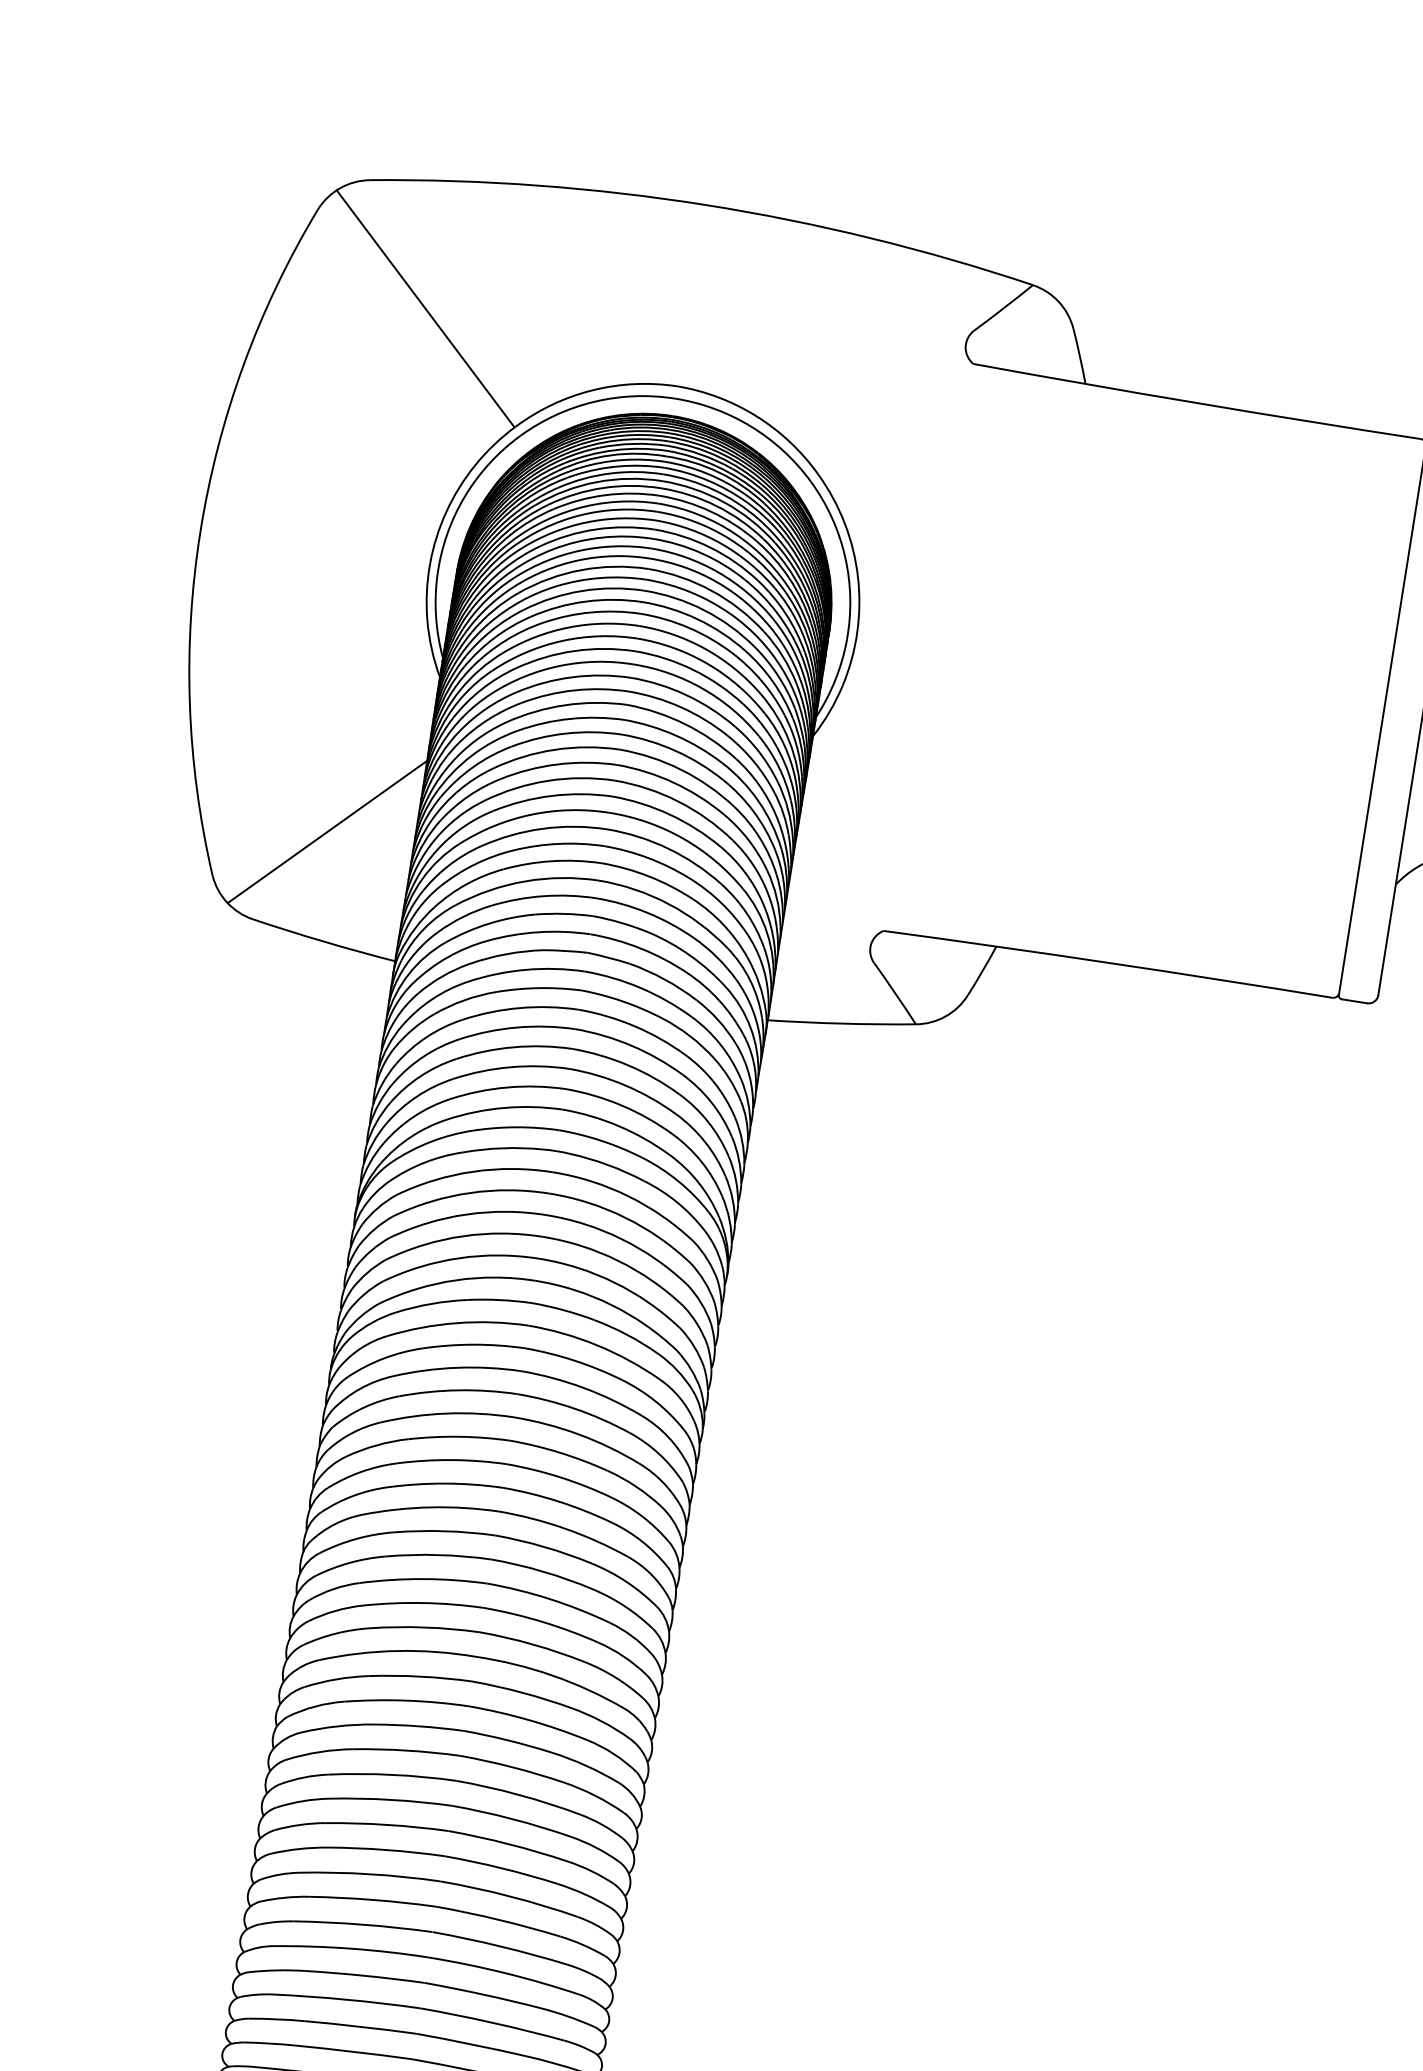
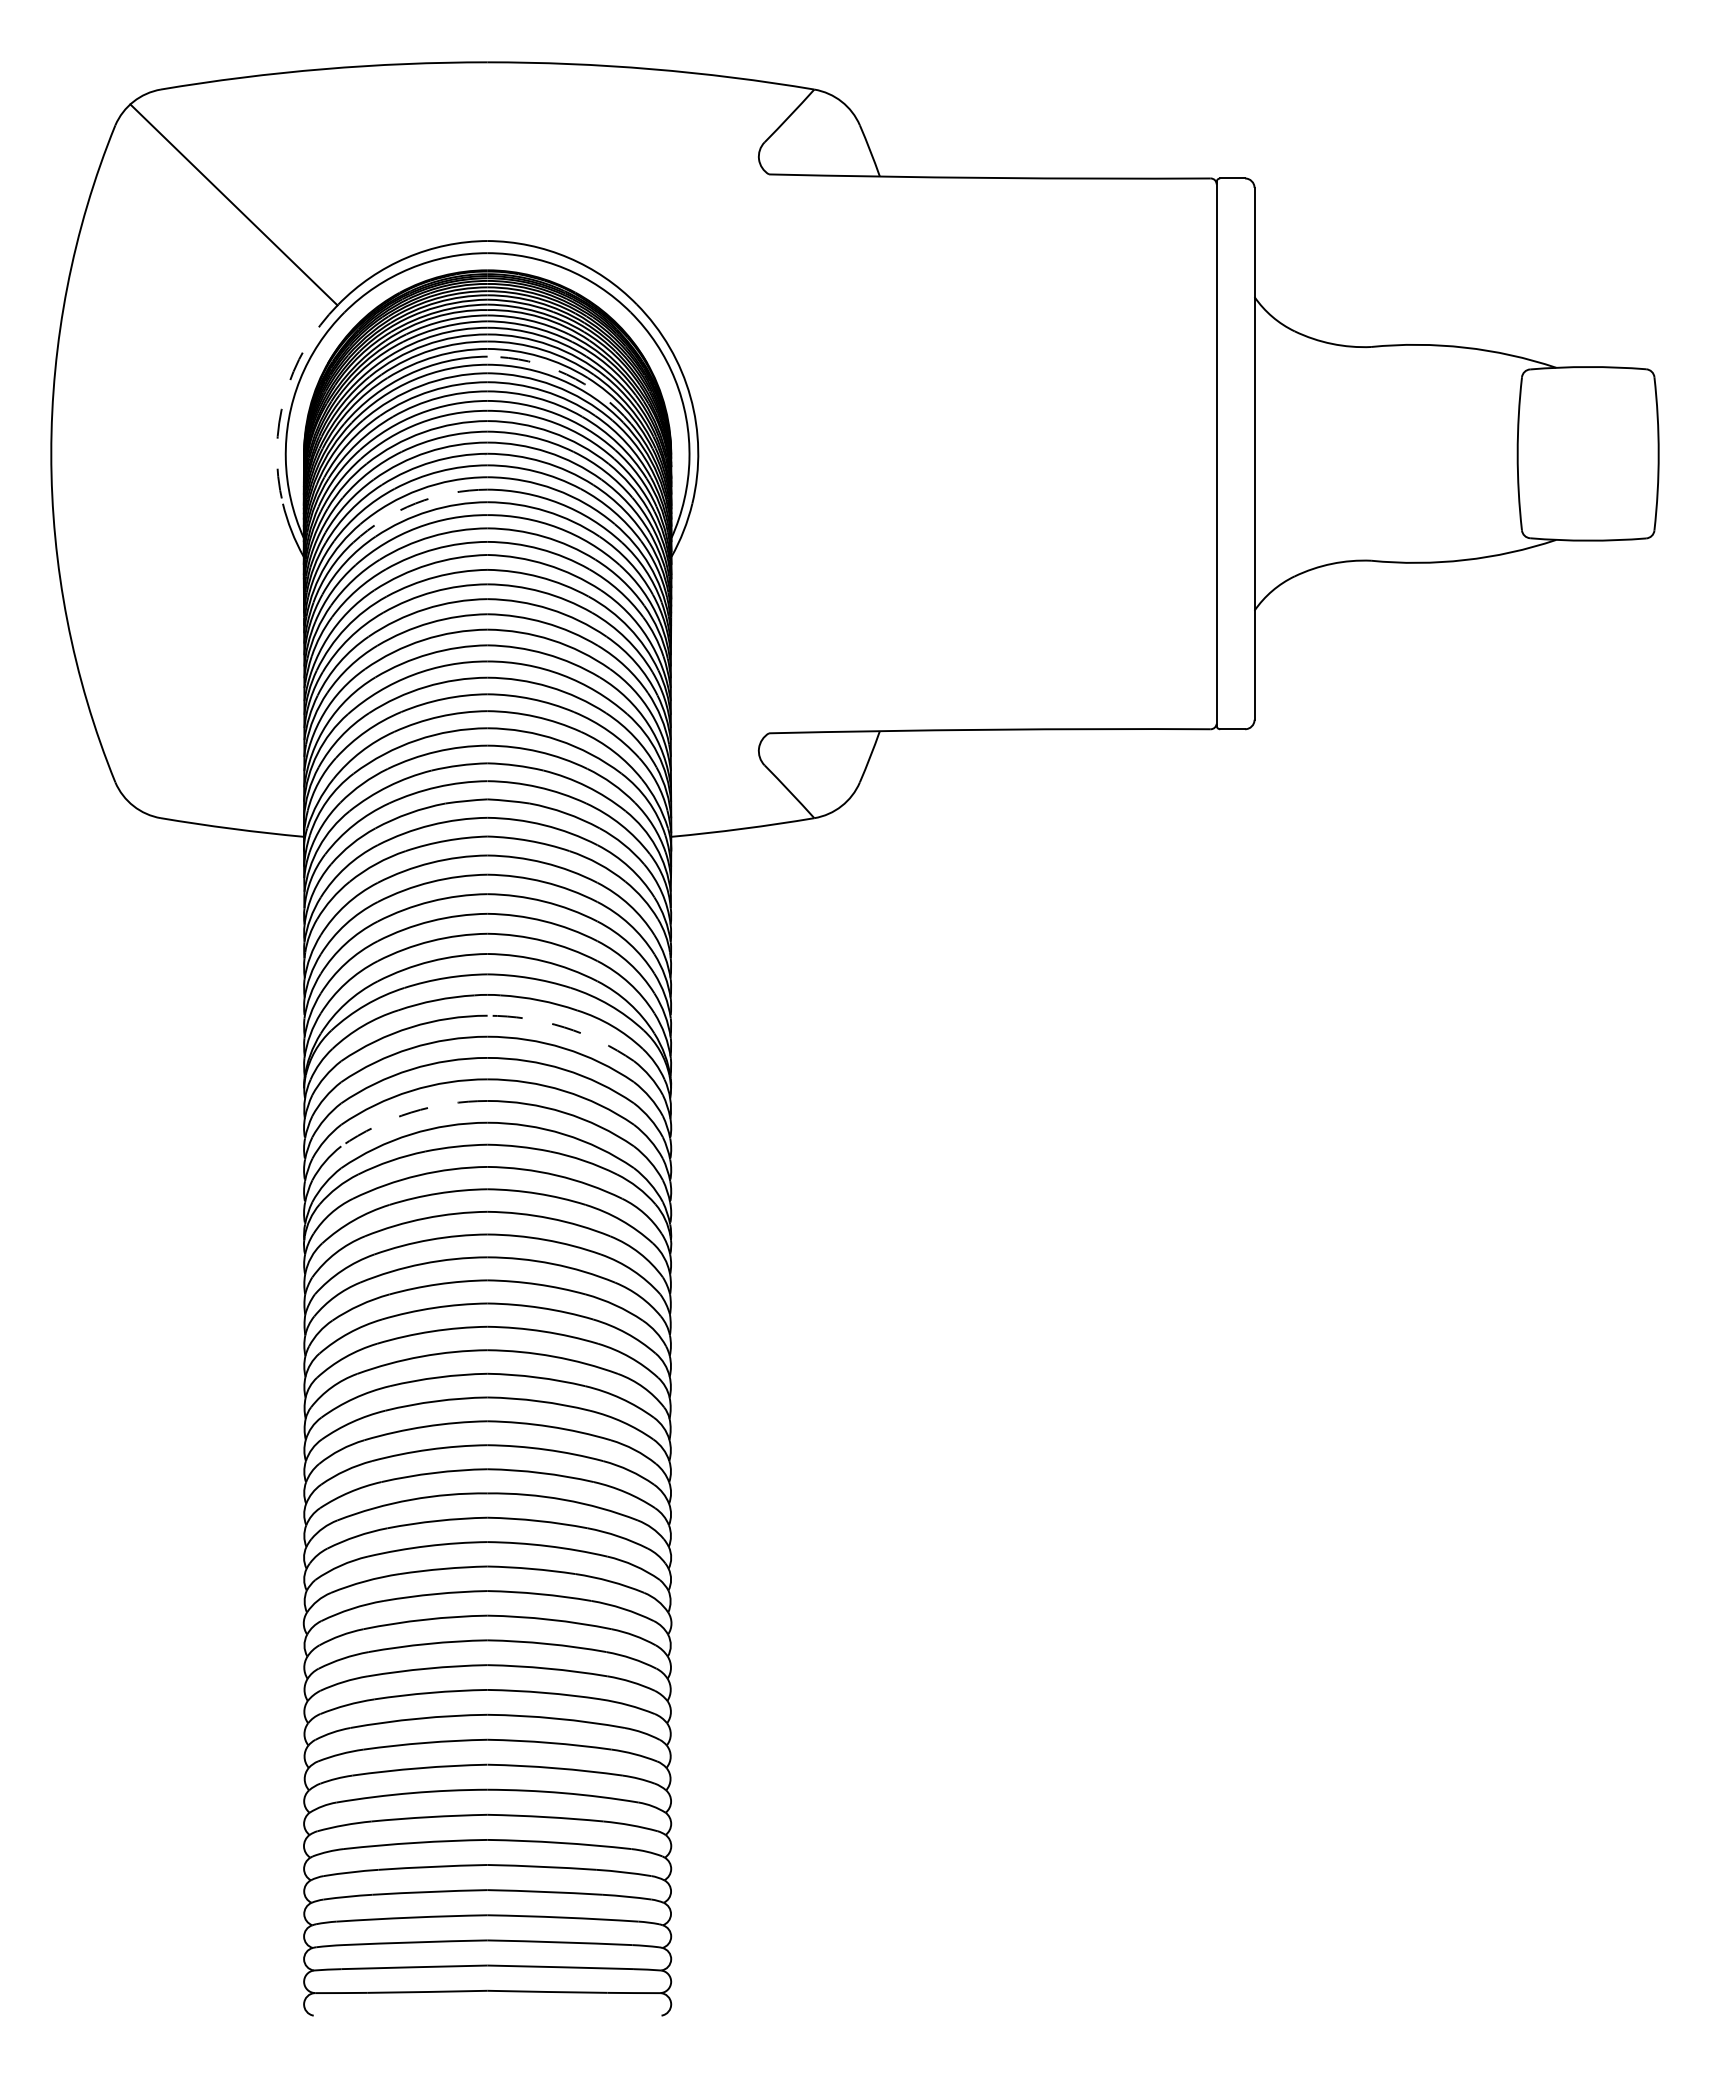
arc: (446, 511) -> (284, 396), solid -> dashed
arc: (735, 534) -> (566, 374), solid -> dashed
arc: (561, 641) -> (415, 503), solid -> dashed
line: (327, 831) -> (219, 722), removed
arc: (628, 1196) -> (564, 1027), solid -> dashed
arc: (459, 1258) -> (411, 1112), solid -> dashed

